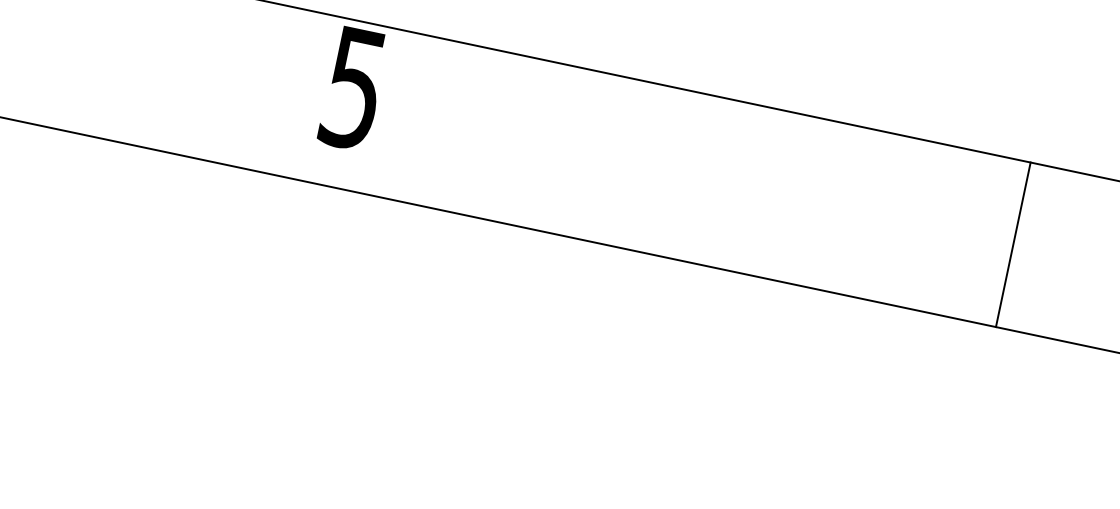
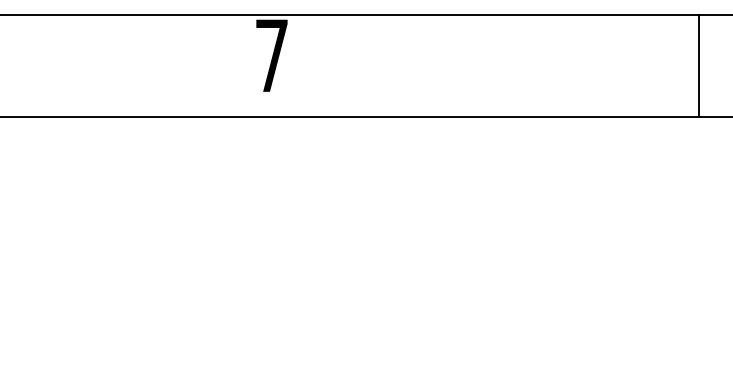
text: (353, 89) -> (271, 56), 5 -> 7
line: (1013, 245) -> (698, 66), moved

